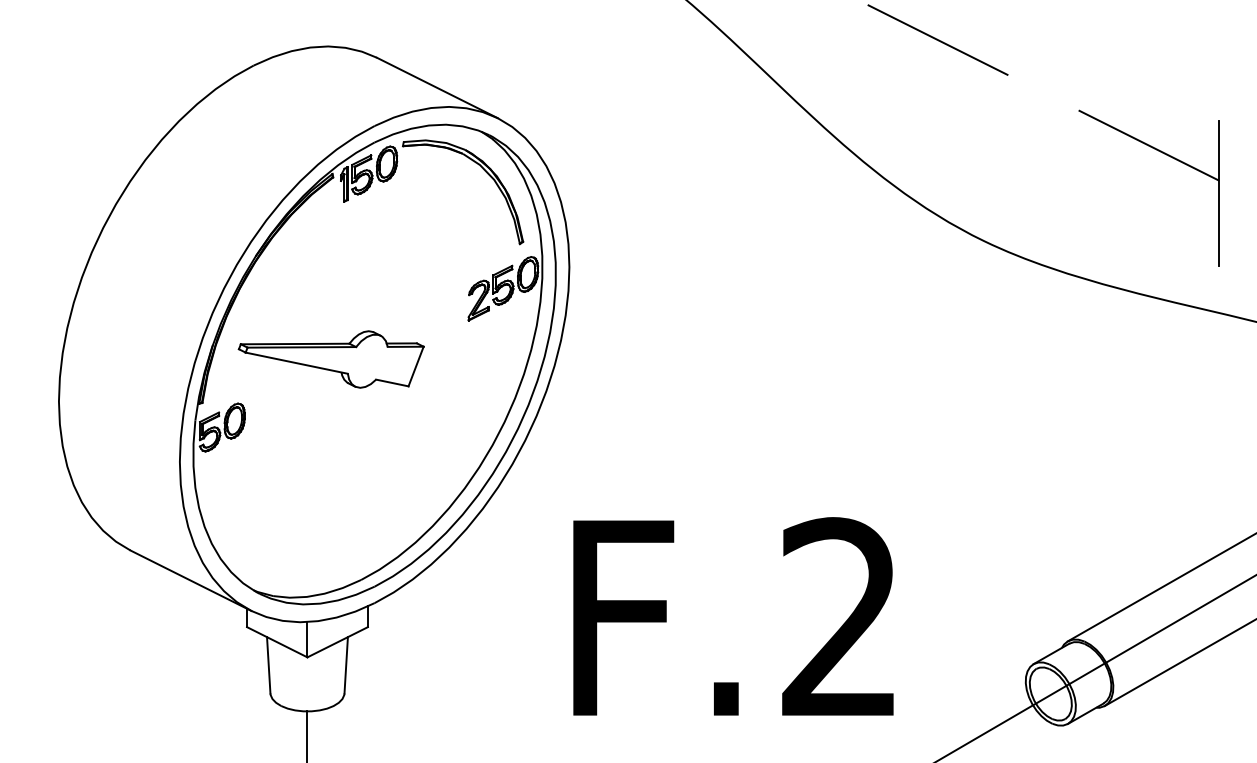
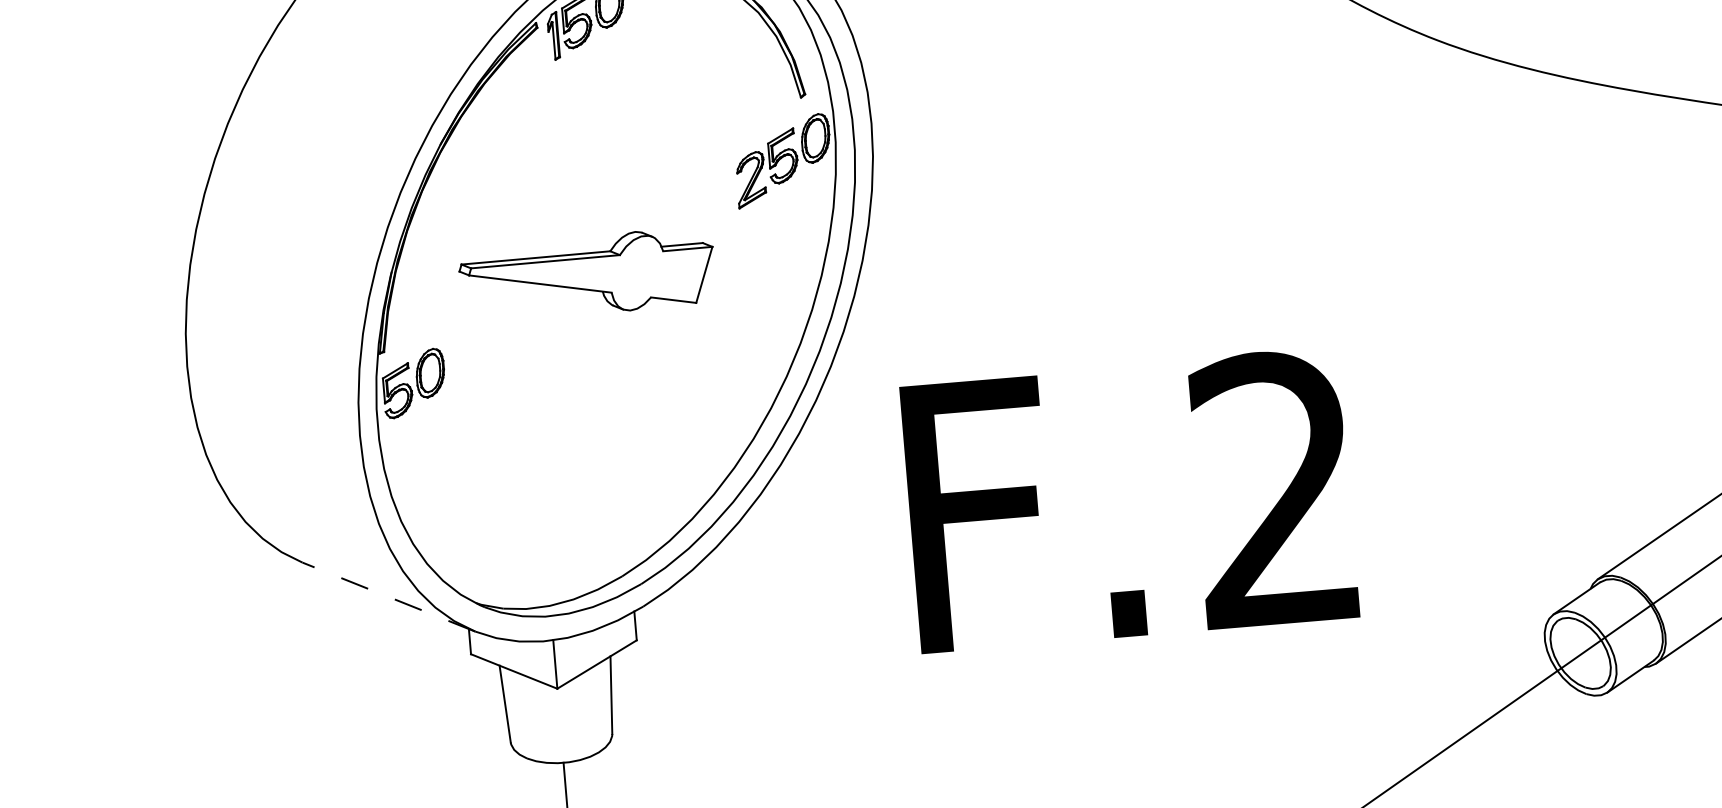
part: (330, 359) -> (586, 275), moved
line: (191, 580) -> (389, 596), solid -> dashed
text: (733, 616) -> (1129, 500), moved

